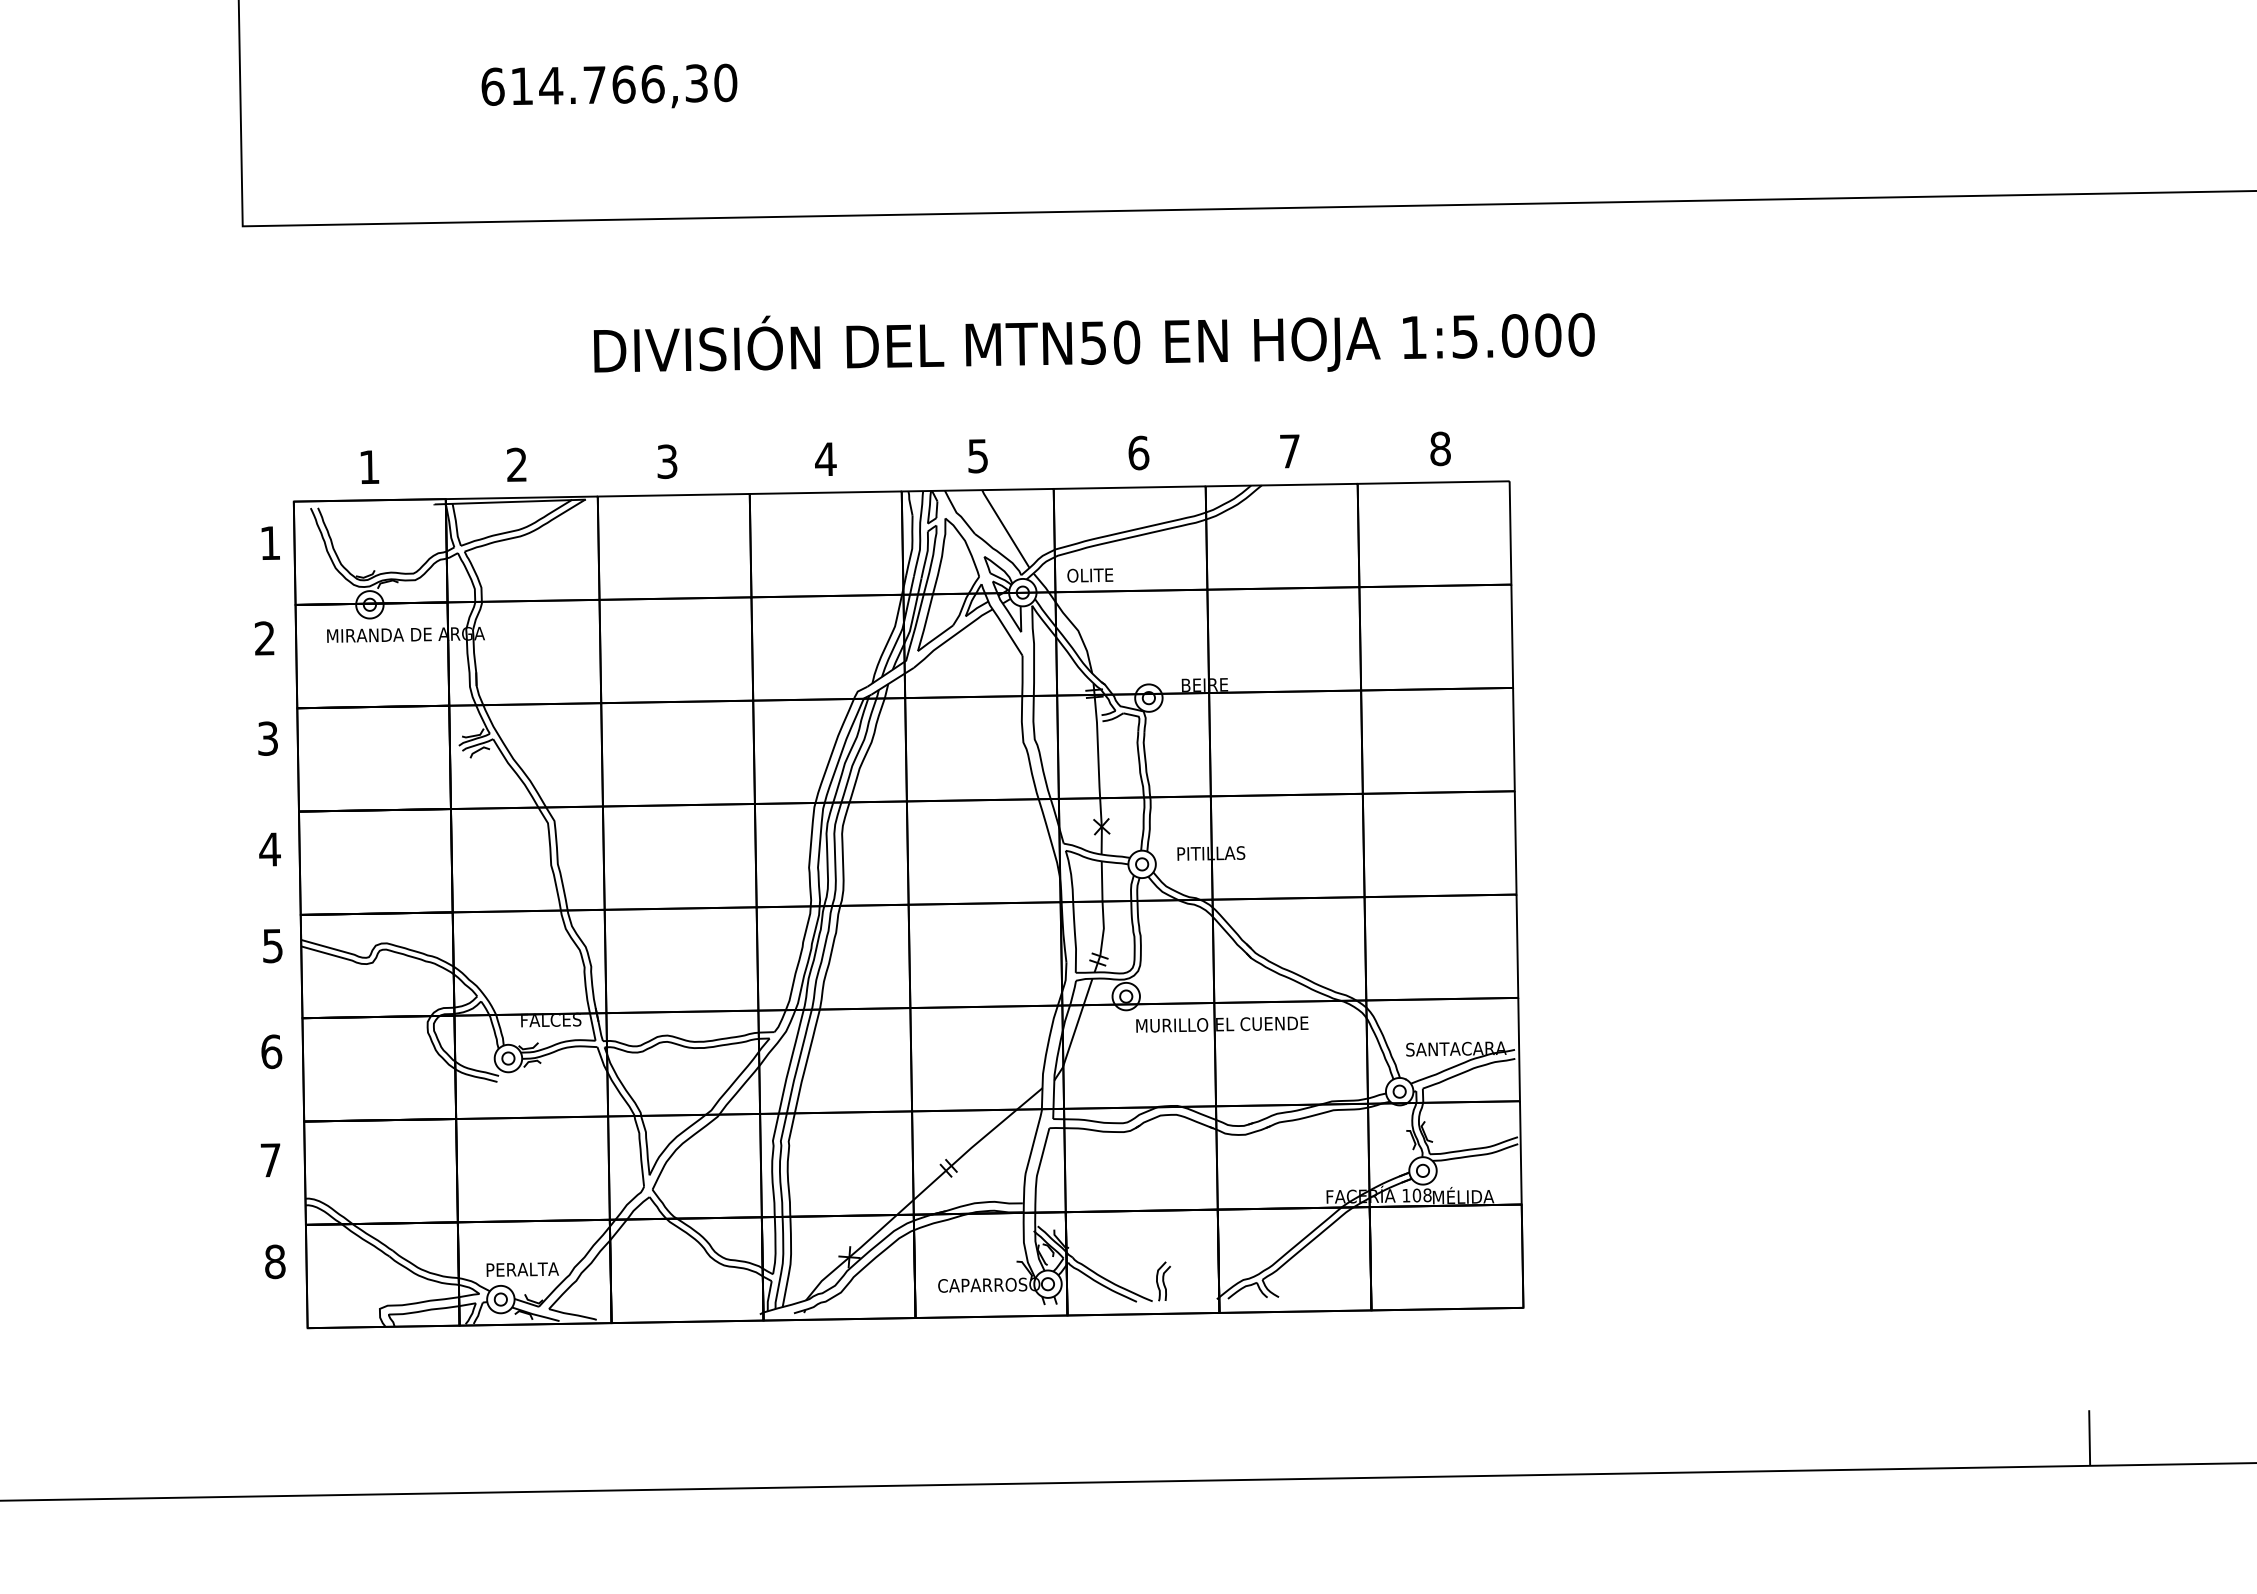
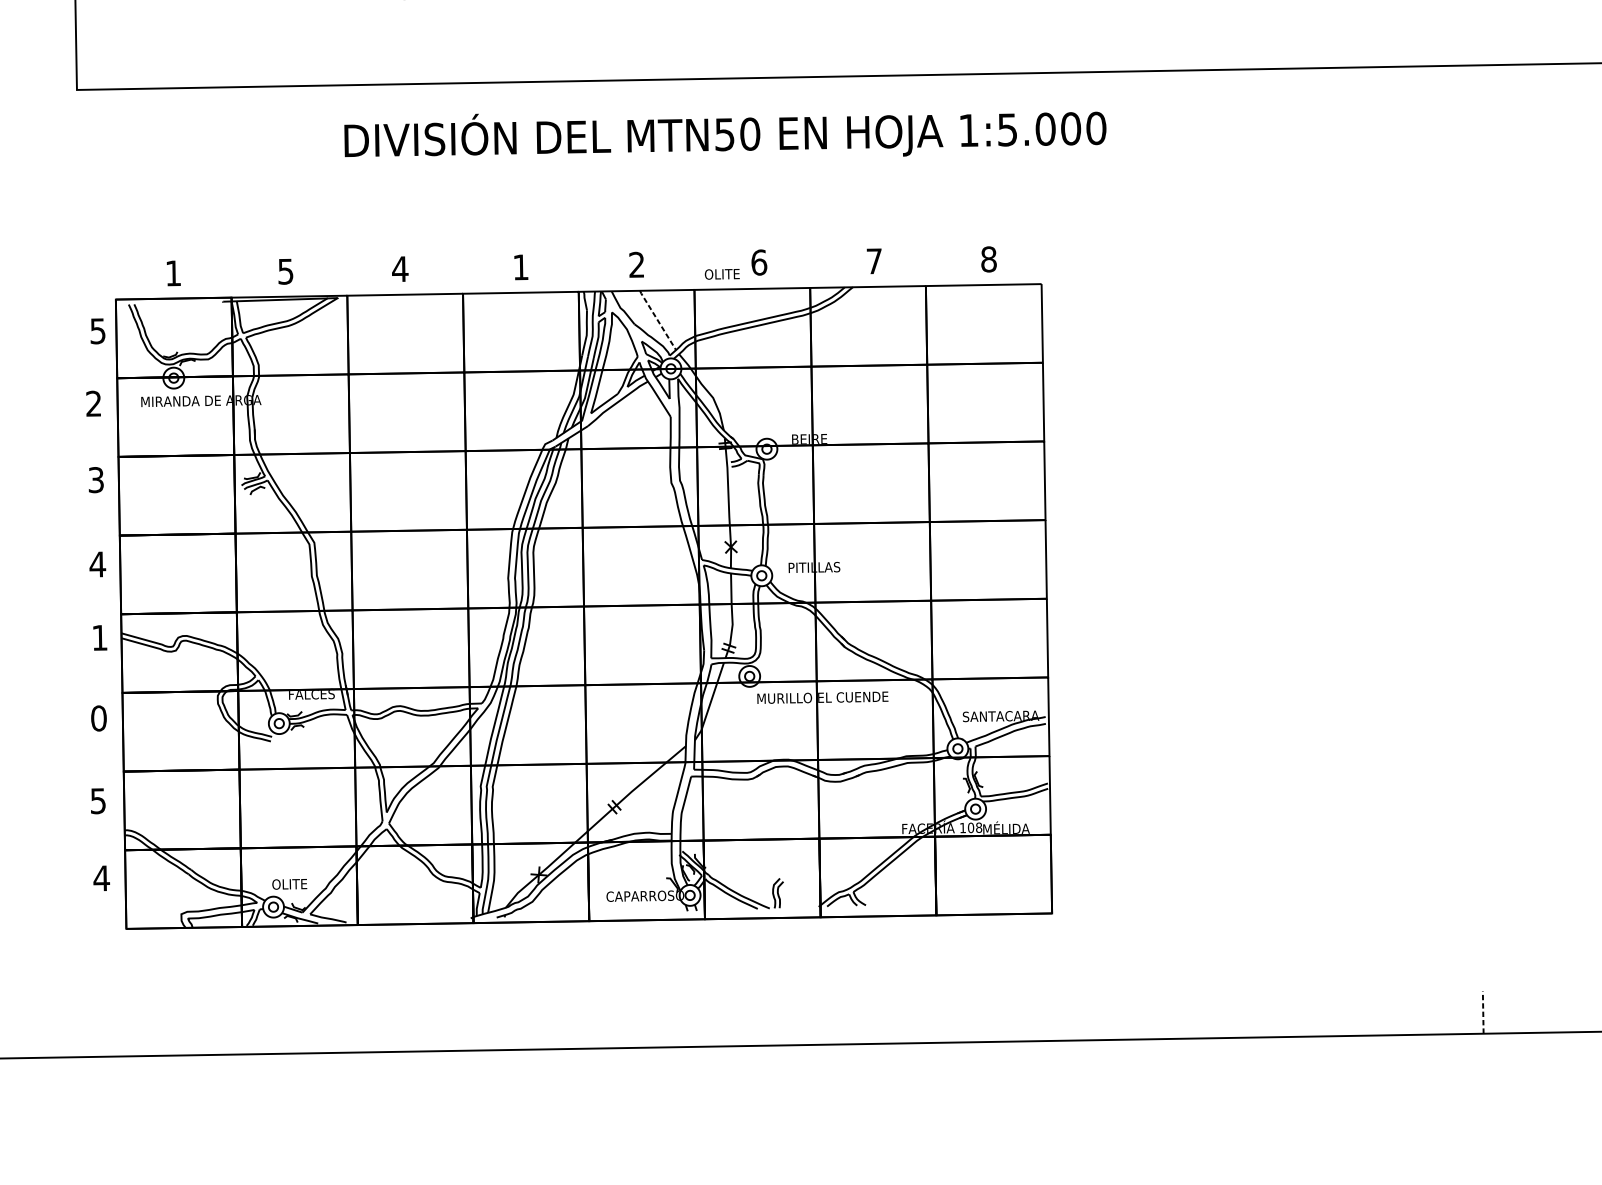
text: (1094, 342) -> (725, 134), moved
text: (977, 455) -> (636, 264), 5 -> 2
text: (825, 459) -> (520, 267), 4 -> 1
text: (667, 461) -> (400, 269), 3 -> 4
text: (516, 464) -> (285, 271), 2 -> 5
line: (1005, 528) -> (657, 320), solid -> dashed
text: (269, 543) -> (97, 331), 1 -> 5
text: (1090, 575) -> (722, 274), moved
text: (272, 946) -> (99, 638), 5 -> 1
text: (271, 1051) -> (98, 718), 6 -> 0
text: (270, 1160) -> (98, 801), 7 -> 5
text: (275, 1261) -> (101, 878), 8 -> 4
text: (522, 1269) -> (290, 884), PERALTA -> OLITE
line: (2089, 1438) -> (1483, 1012), solid -> dashed

